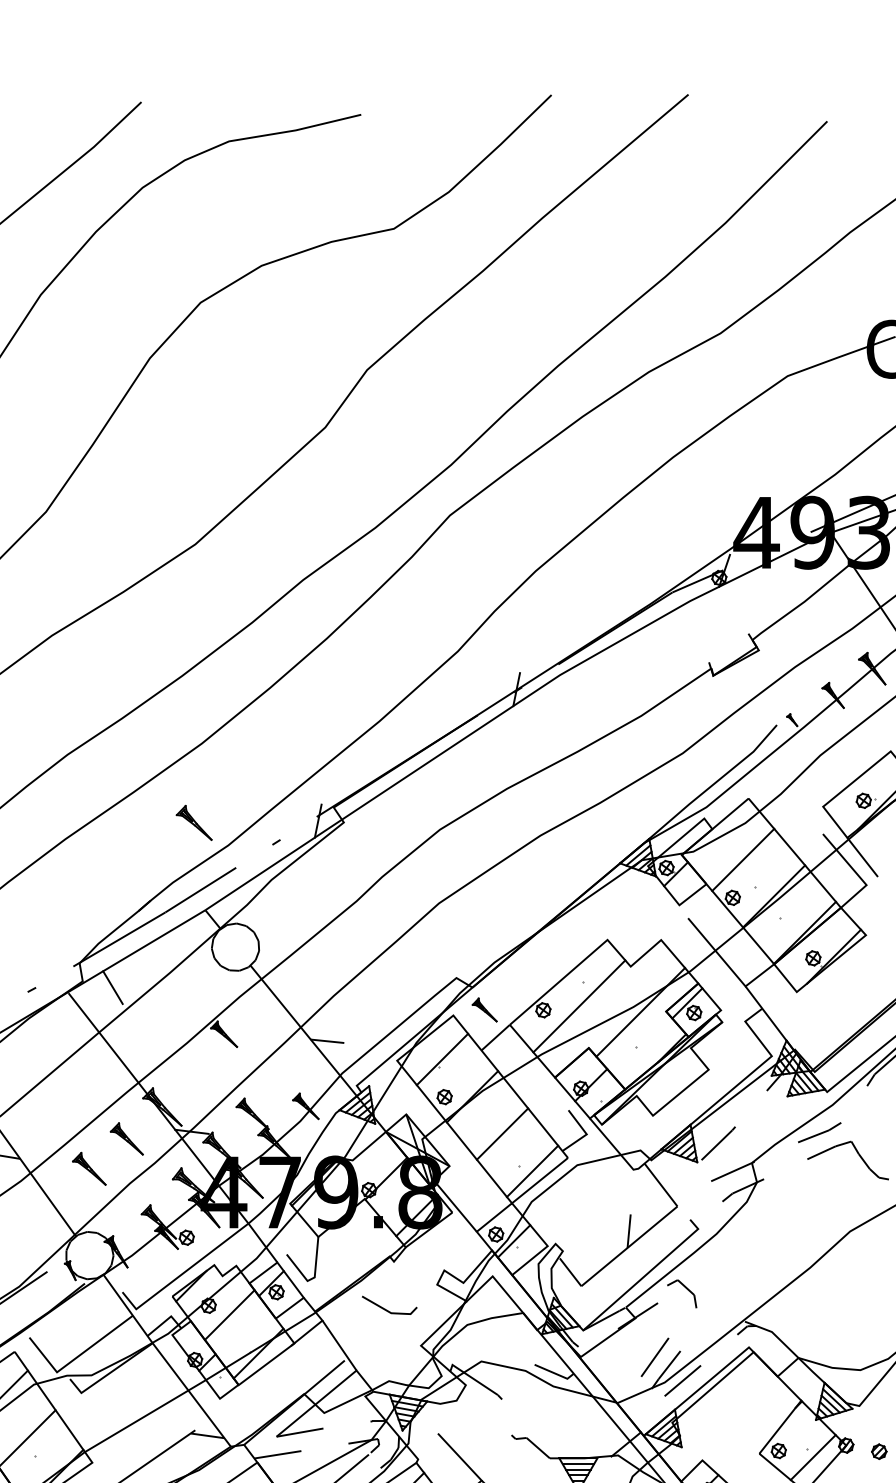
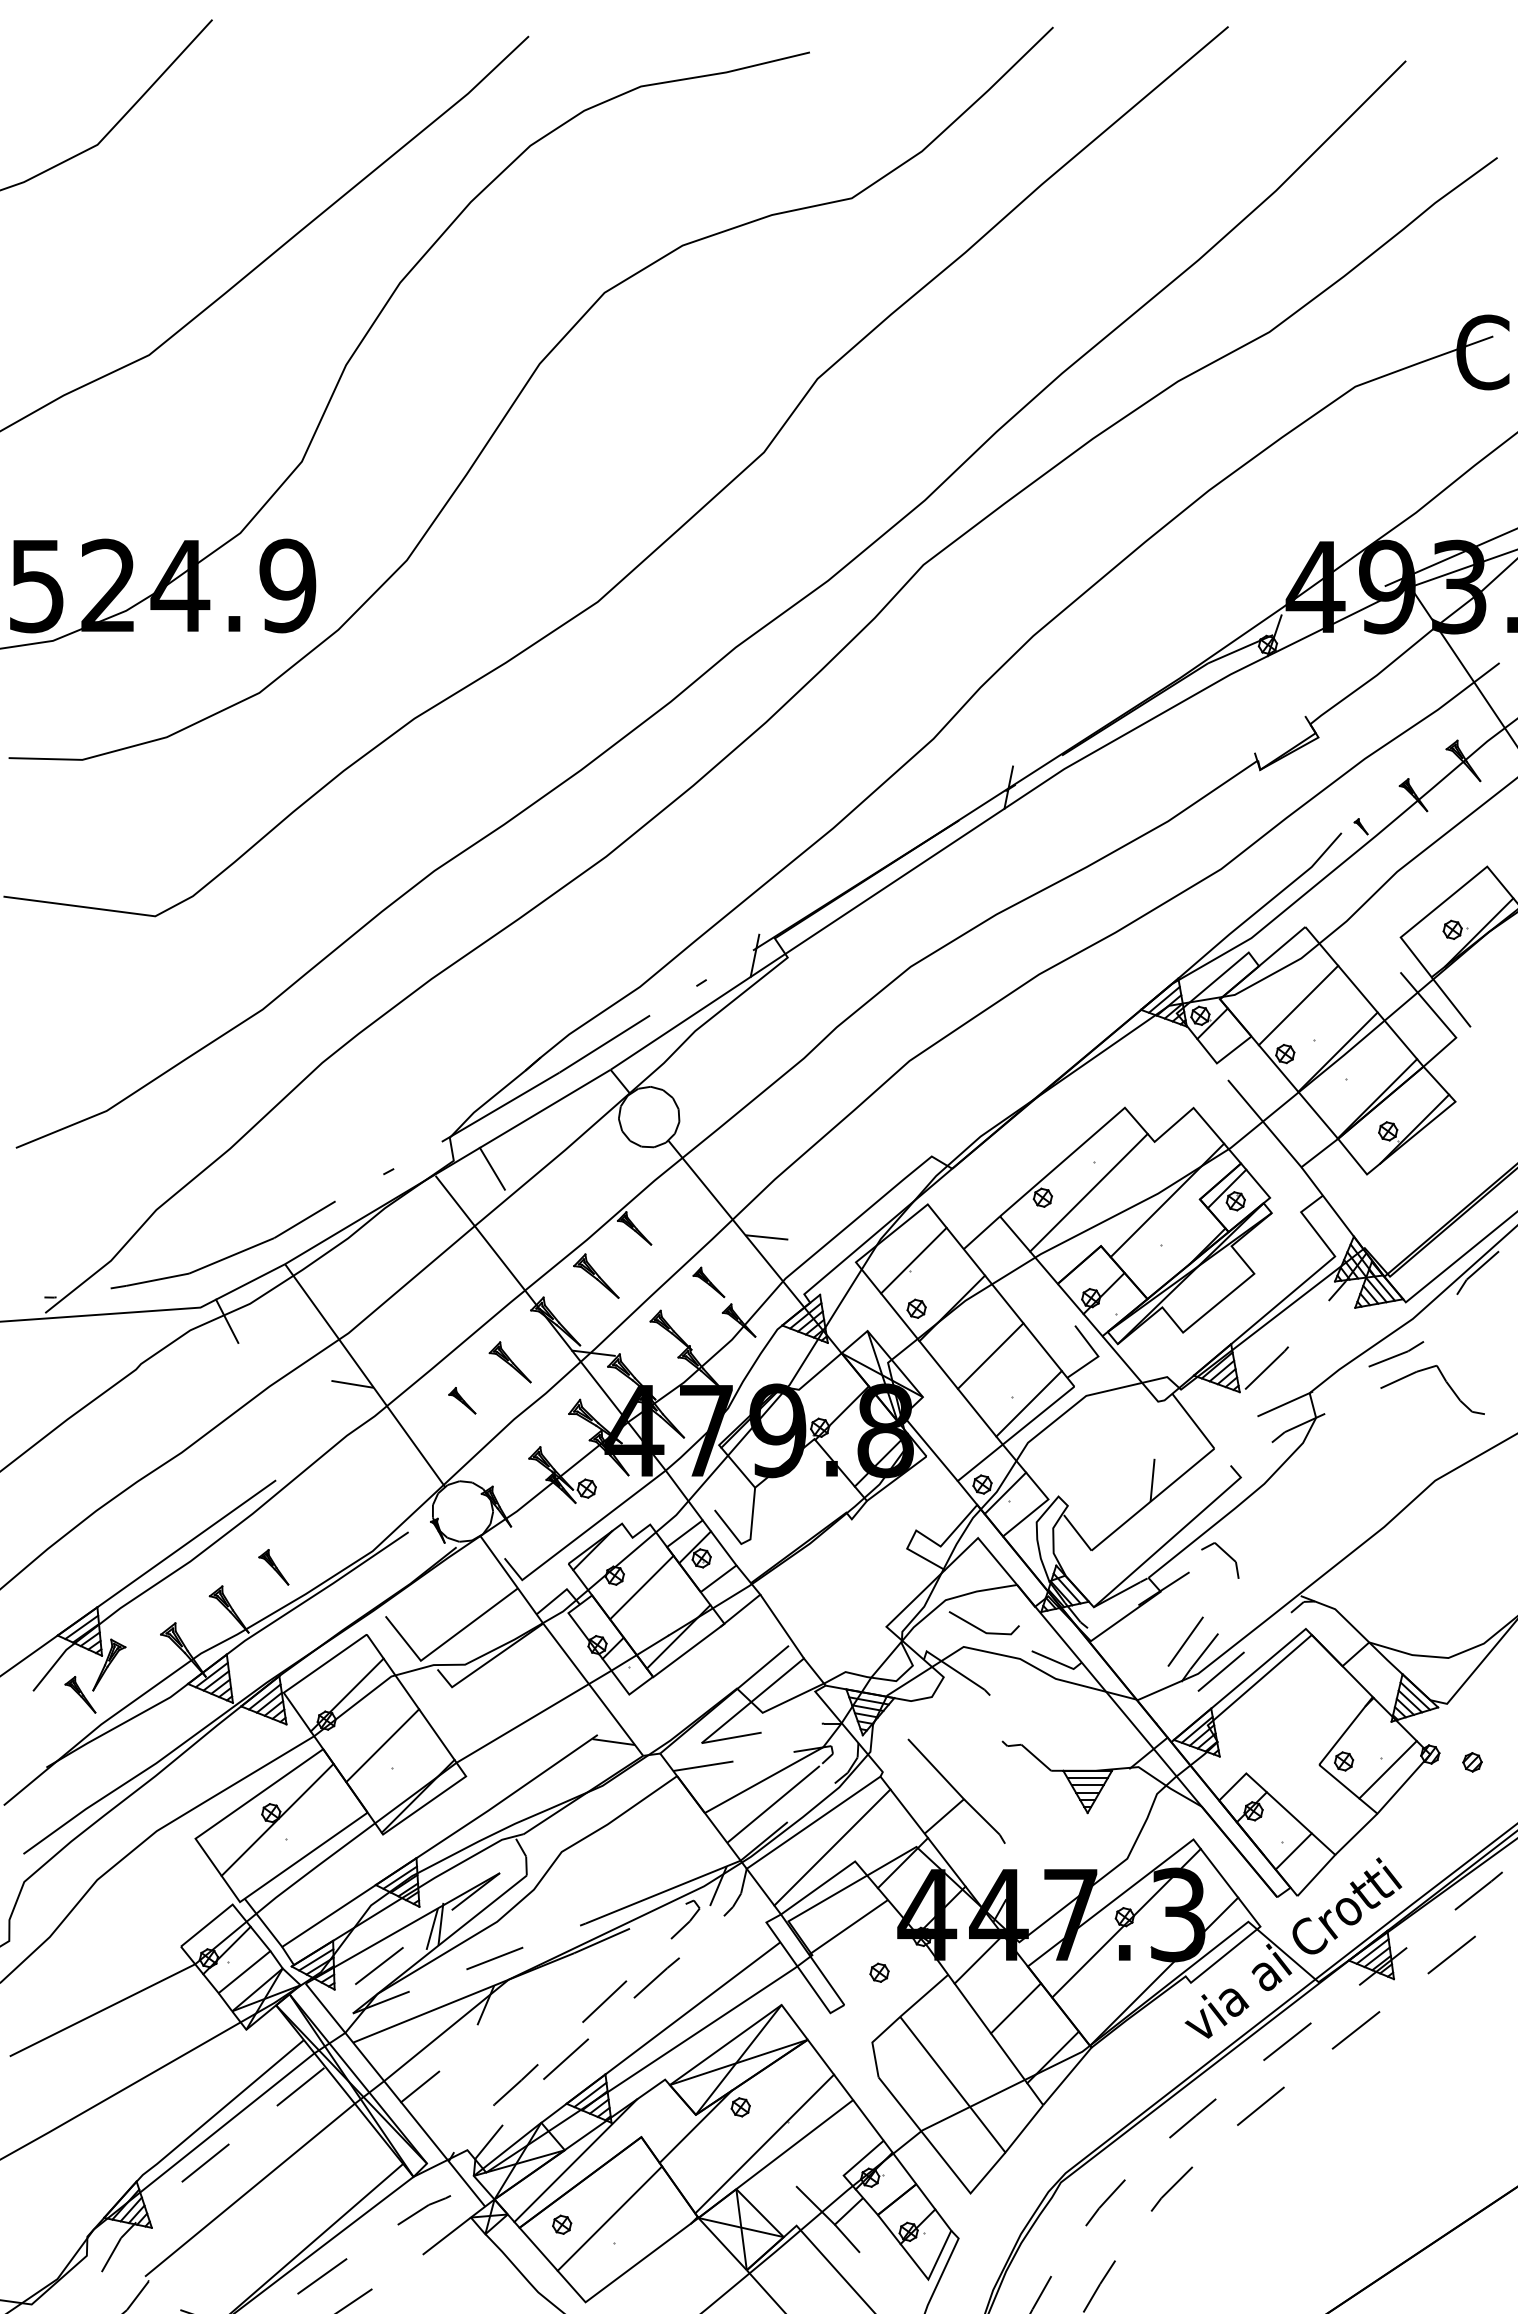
part: (194, 822) -> (596, 1275), moved
part: (484, 1010) -> (708, 1282), moved
part: (89, 1168) -> (462, 1400), size x0.62
line: (386, 1309) -> (980, 1628), moved

